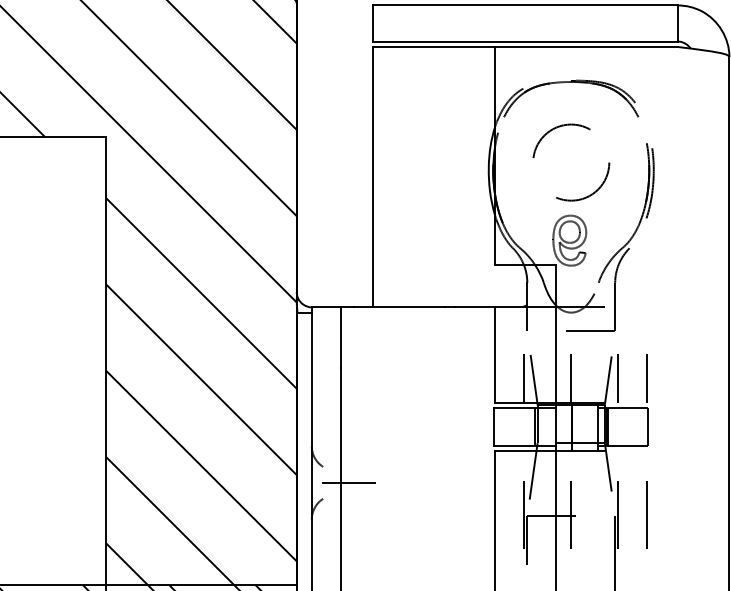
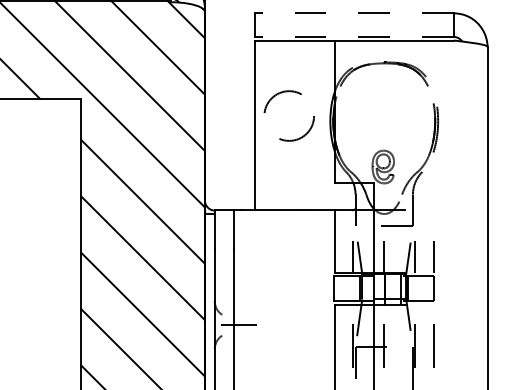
line: (525, 5) -> (354, 13), solid -> dashed
line: (525, 40) -> (354, 36), solid -> dashed
circle: (570, 161) -> (288, 115), moved

